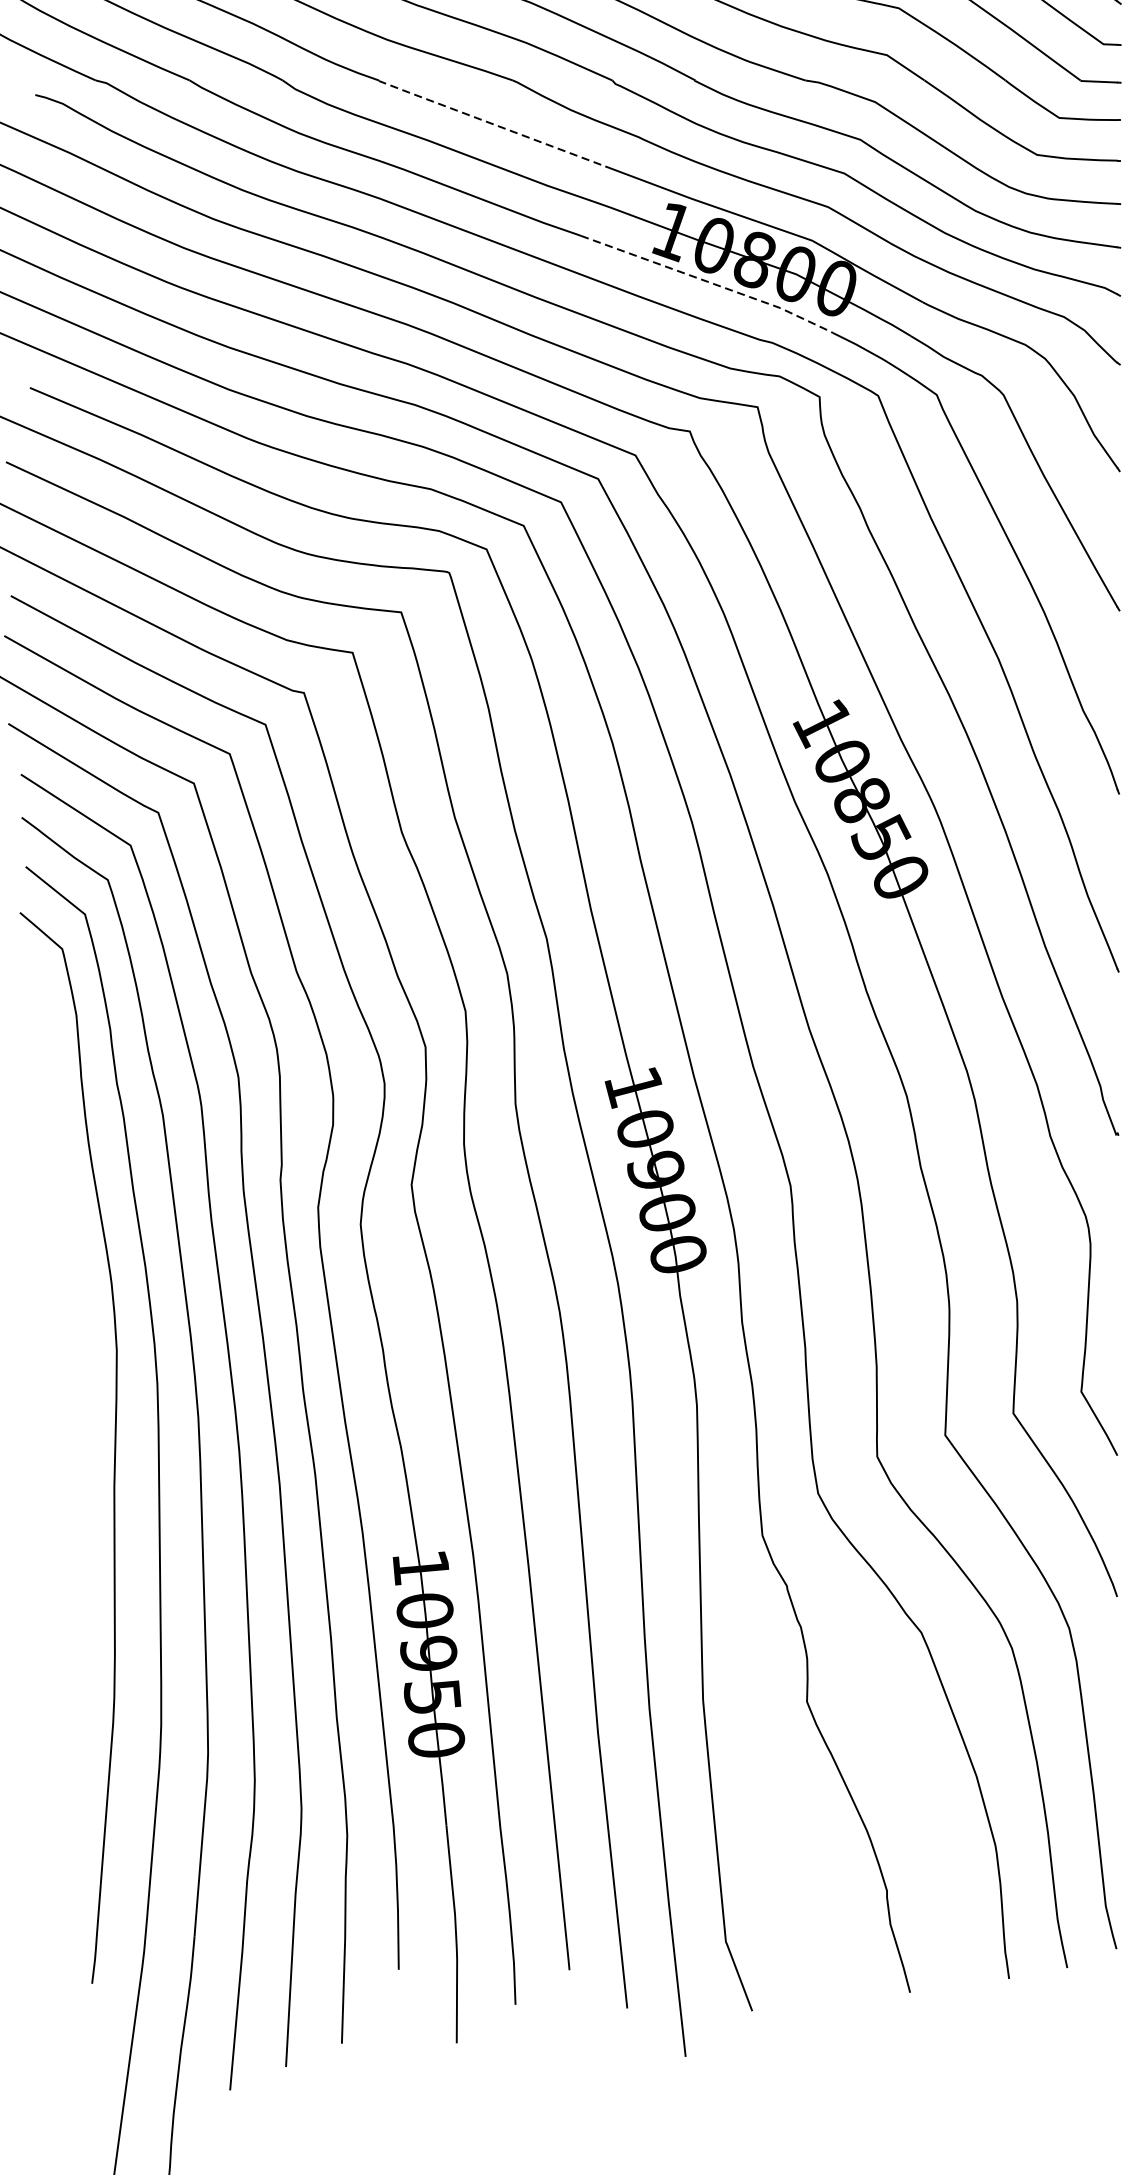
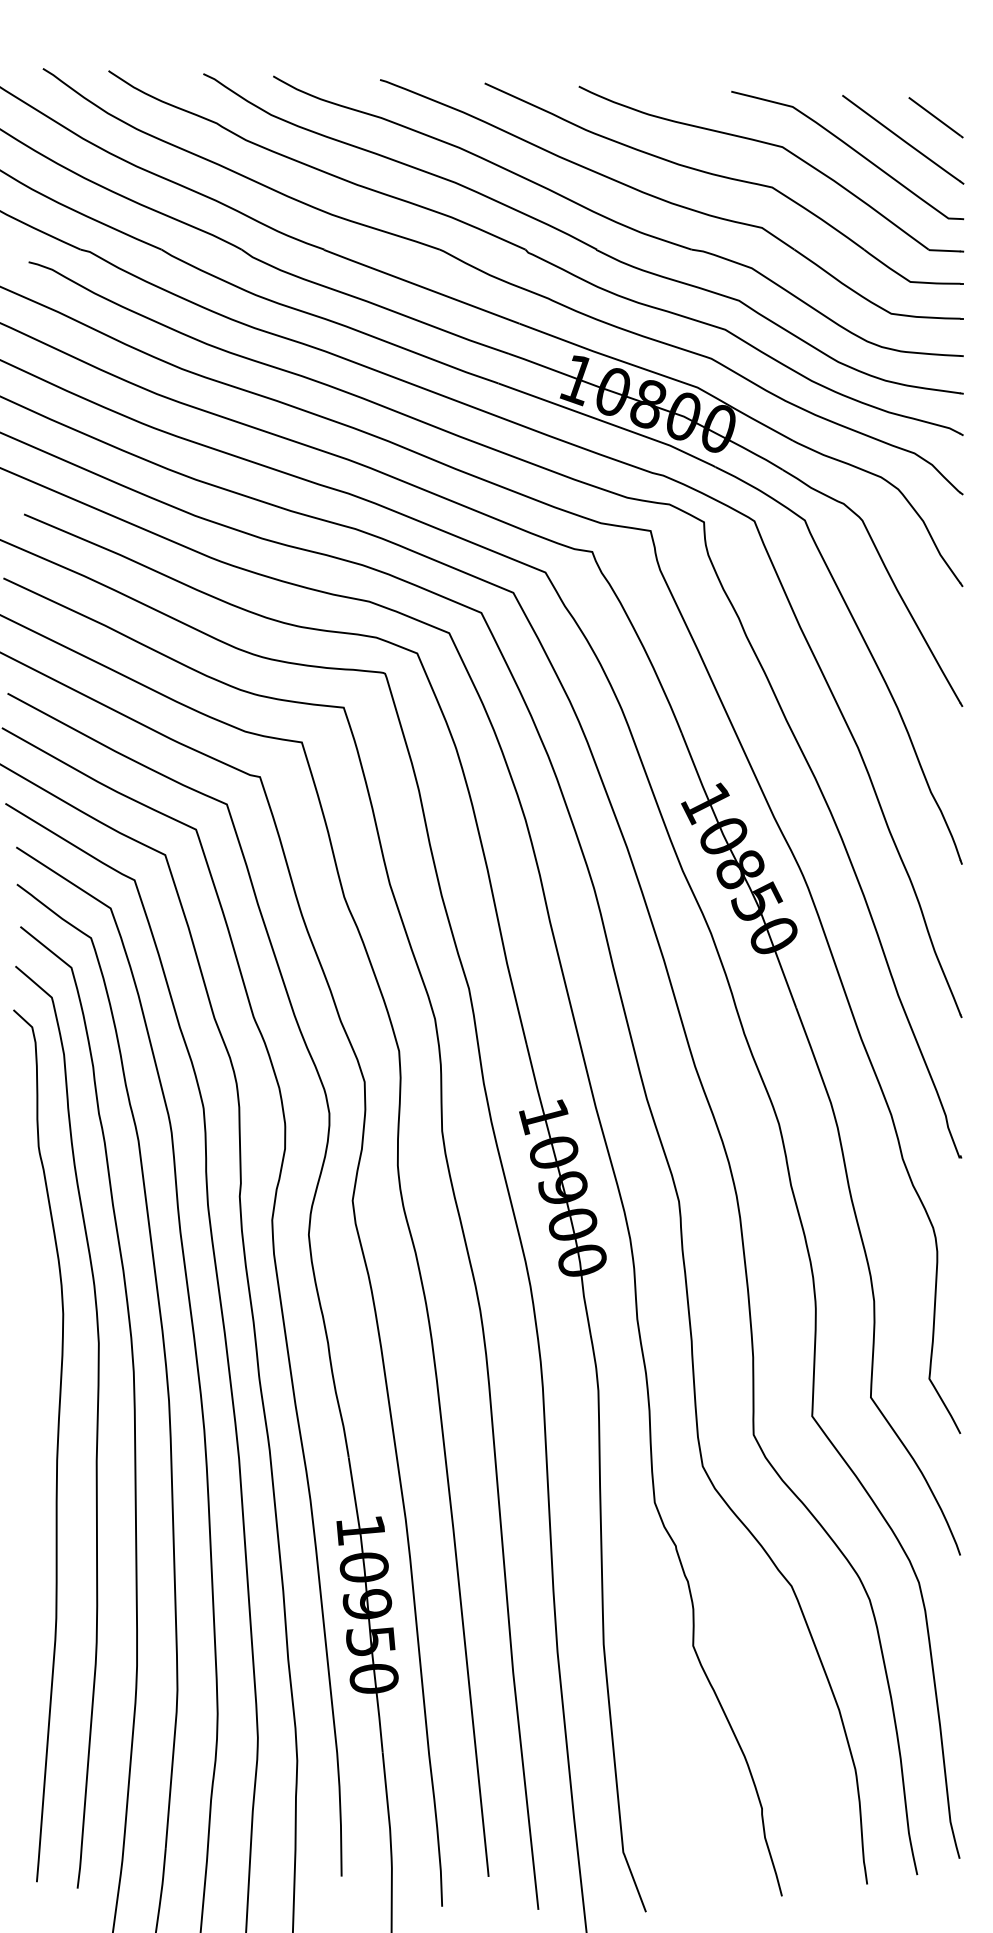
line: (490, 123) -> (420, 286), dashed -> solid
line: (709, 282) -> (609, 423), dashed -> solid
curve: (67, 1469) -> (56, 1445), added

